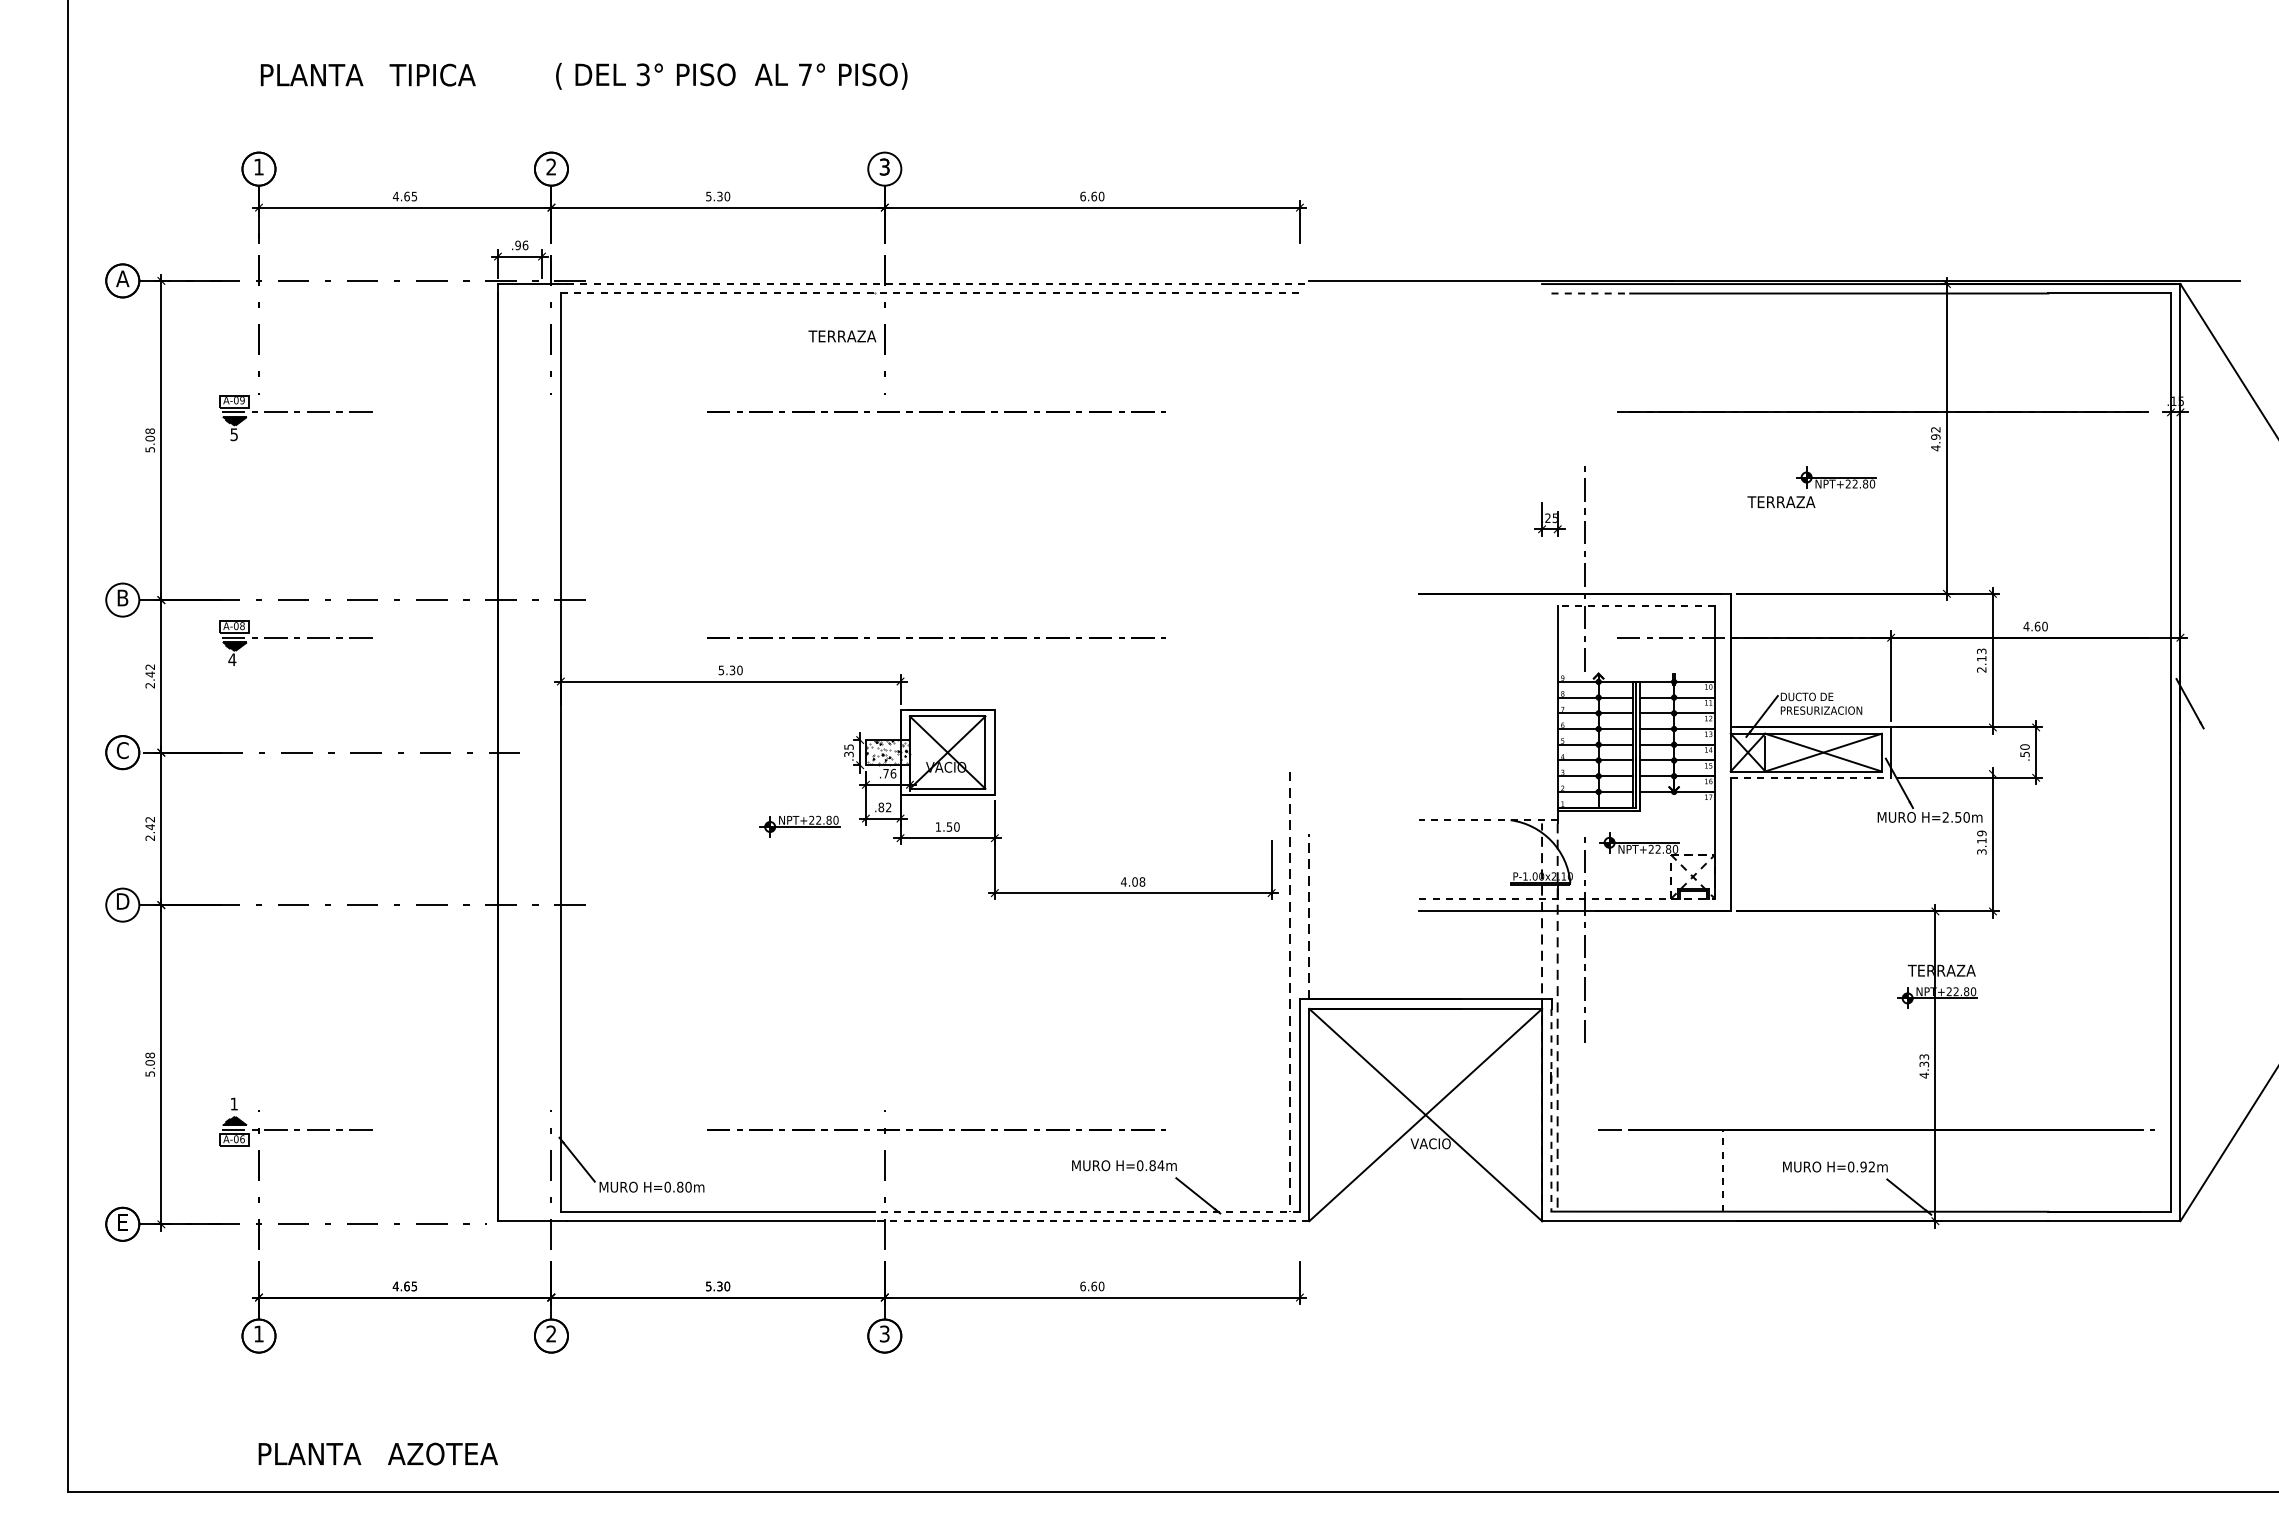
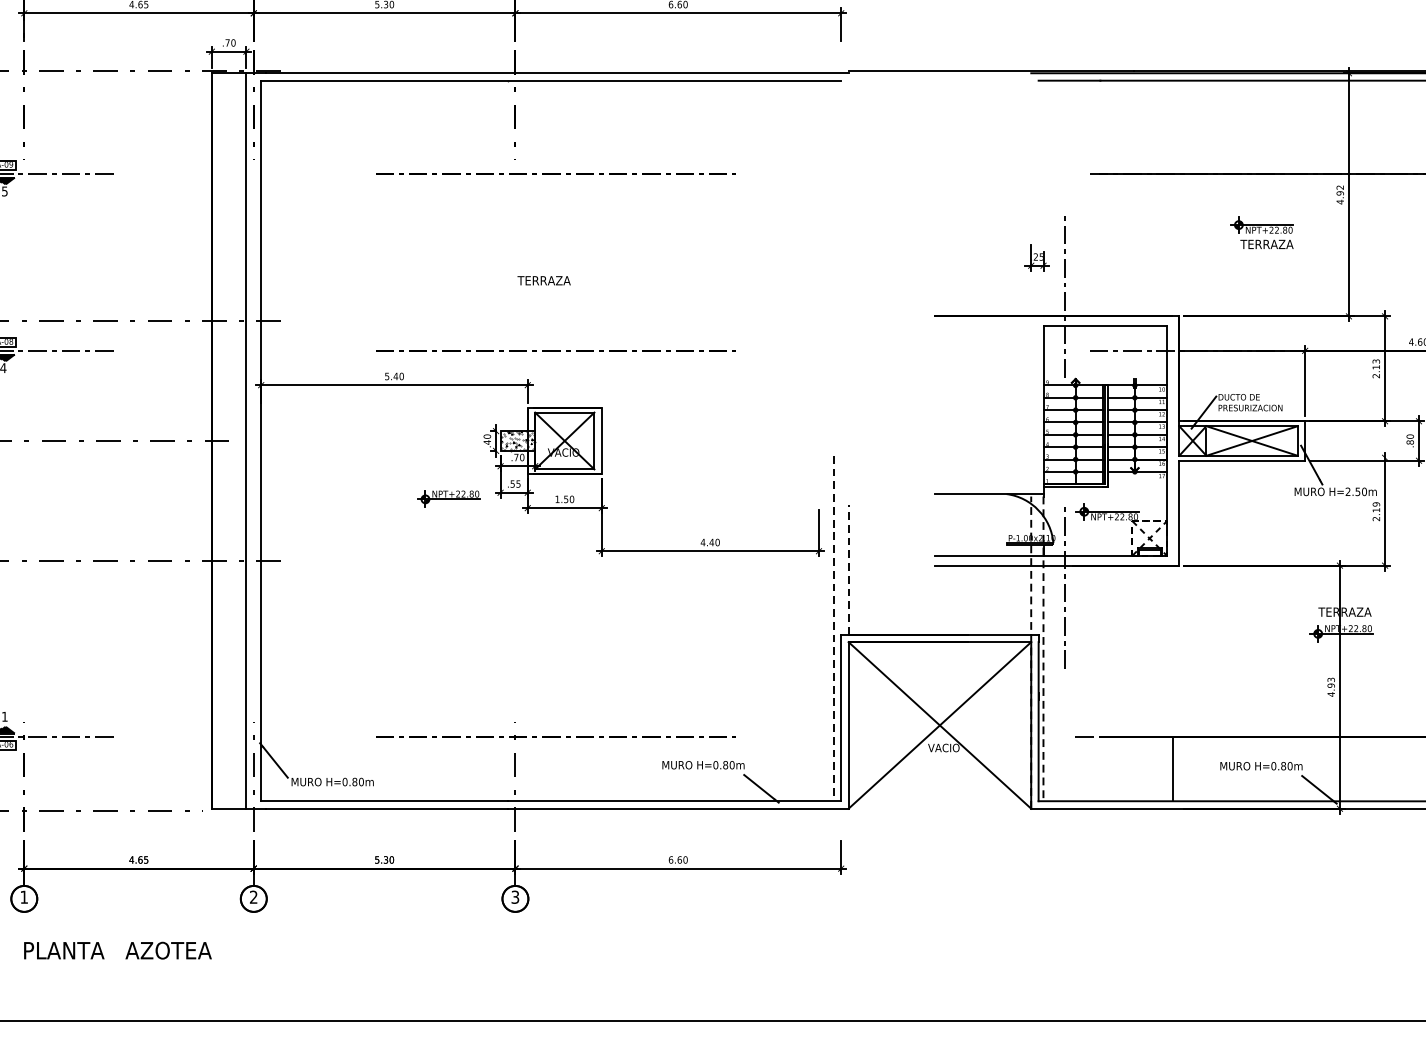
text: (521, 245) -> (230, 43), .96 -> .70
line: (938, 284) -> (557, 73), dashed -> solid
line: (930, 293) -> (551, 80), dashed -> solid
line: (1591, 293) -> (1070, 80), dashed -> solid
text: (842, 336) -> (544, 280), moved
text: (1781, 501) -> (1267, 243), moved
line: (1636, 606) -> (1105, 326), dashed -> solid
text: (732, 670) -> (395, 376), 5.30 -> 5.40
text: (848, 750) -> (486, 439), .35 -> .40
line: (542, 752) -> (246, 440), added
text: (2024, 754) -> (1409, 442), .50 -> .80
text: (893, 773) -> (522, 457), .76 -> .70
line: (1811, 777) -> (1242, 460), dashed -> solid
text: (884, 807) -> (515, 484), .82 -> .55
line: (1488, 820) -> (989, 494), dashed -> solid
text: (1981, 851) -> (1376, 518), 3.19 -> 2.19
text: (1138, 881) -> (714, 542), 4.08 -> 4.40
line: (1567, 898) -> (1051, 555), dashed -> solid
text: (1923, 1064) -> (1330, 685), 4.33 -> 4.93
line: (1551, 1110) -> (1038, 721), dashed -> solid
text: (1160, 1165) -> (731, 765), H=0.84m -> H=0.80m
text: (1867, 1166) -> (1286, 765), H=0.92m -> H=0.80m
line: (1722, 1170) -> (1172, 768), dashed -> solid
line: (1087, 1211) -> (674, 801), dashed -> solid
line: (1092, 1221) -> (678, 808), dashed -> solid
text: (377, 1453) -> (117, 950), moved

